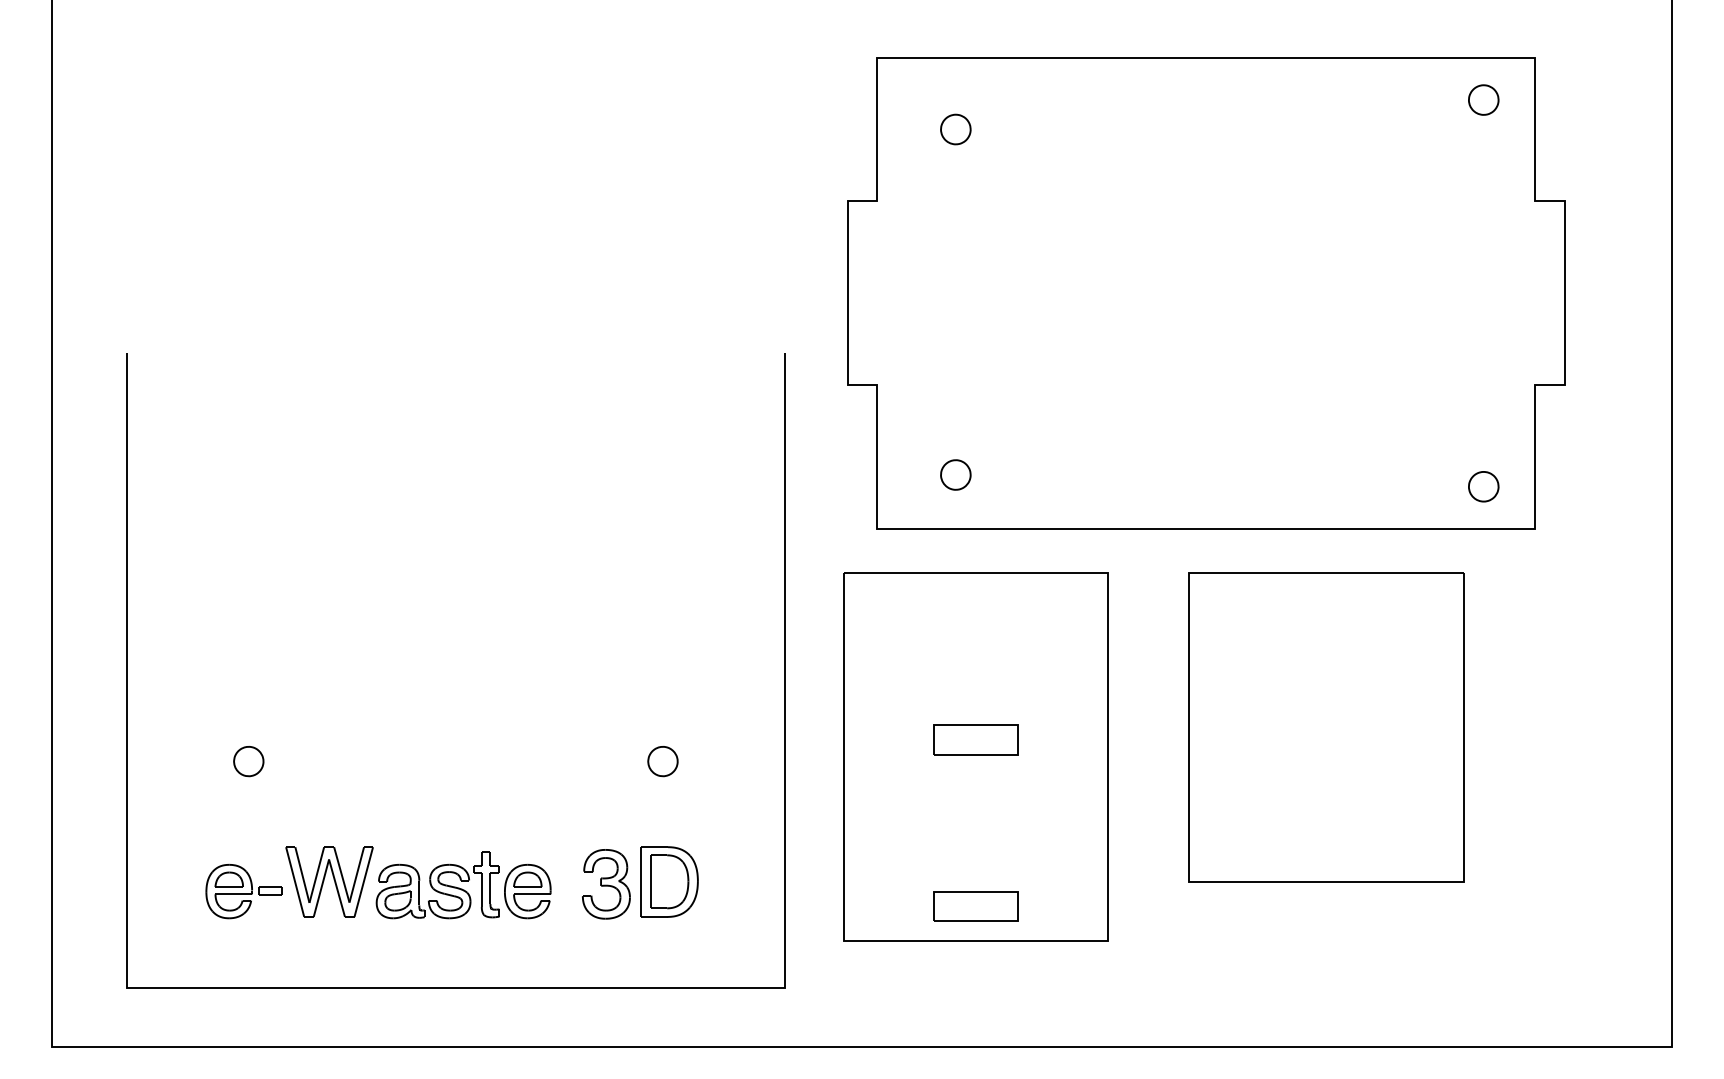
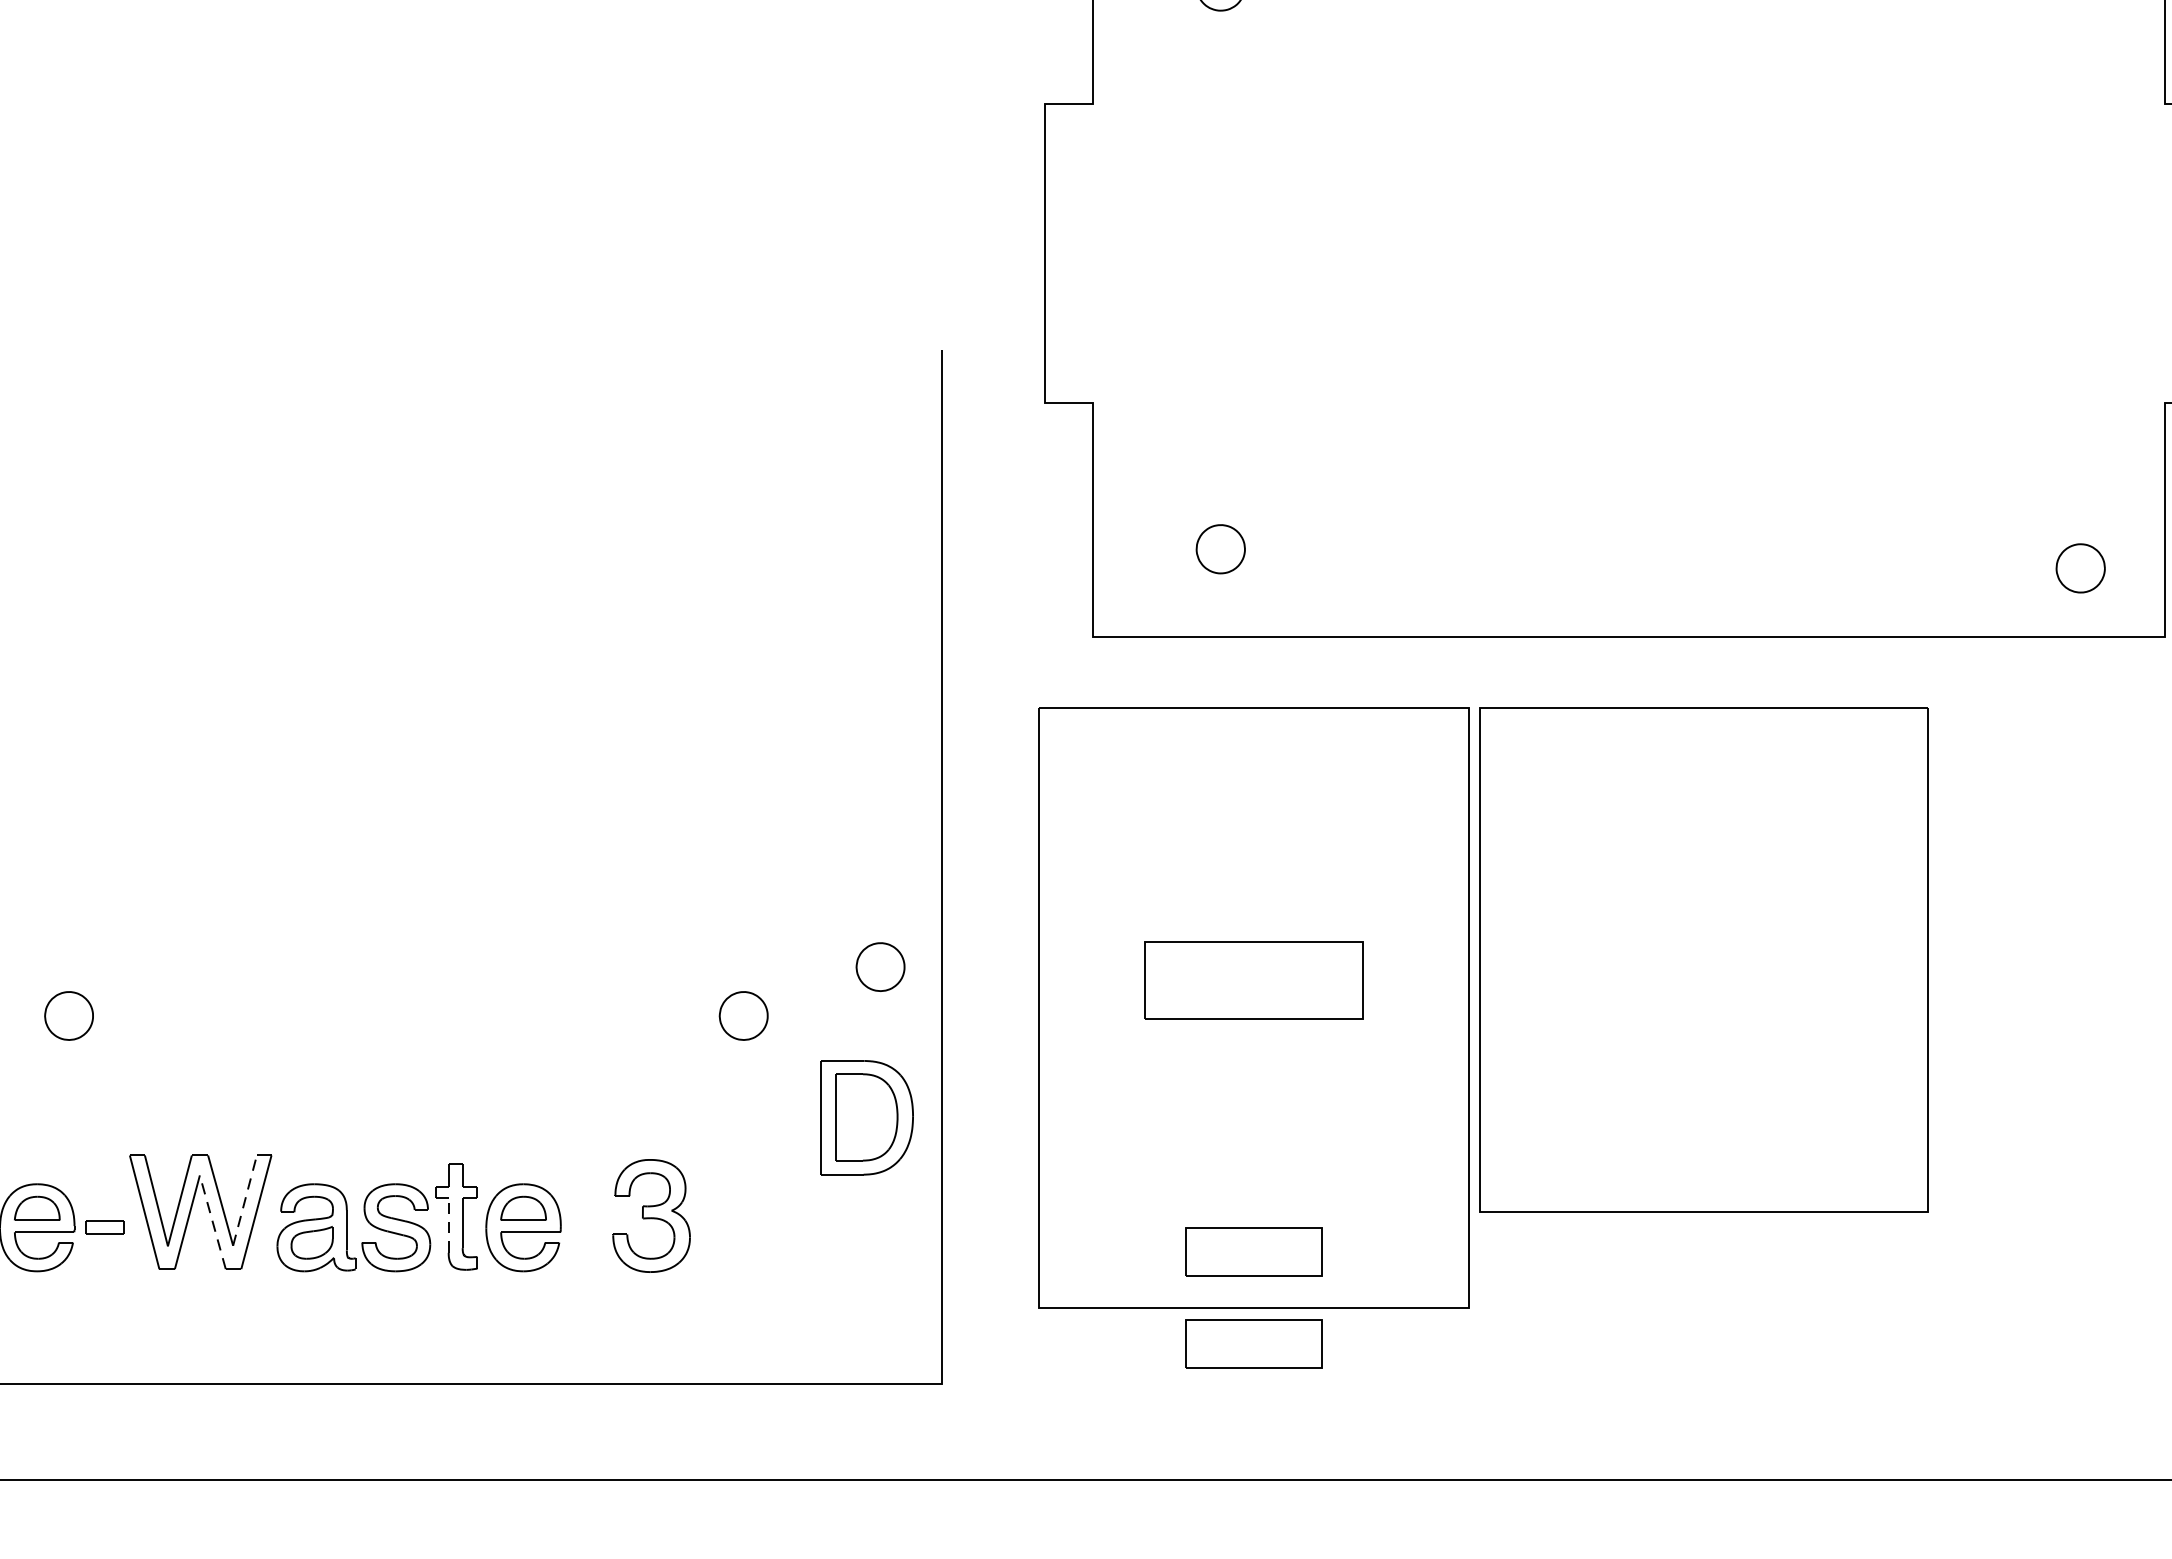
part: (1326, 727) -> (1704, 960), moved
part: (746, 731) -> (879, 967), added
part: (975, 739) -> (1252, 980), size x1.6
line: (356, 874) -> (244, 1199), solid -> dashed
part: (669, 881) -> (866, 1116), moved
line: (337, 888) -> (213, 1222), solid -> dashed
line: (481, 889) -> (448, 1224), solid -> dashed
part: (975, 962) -> (1252, 1343), added

